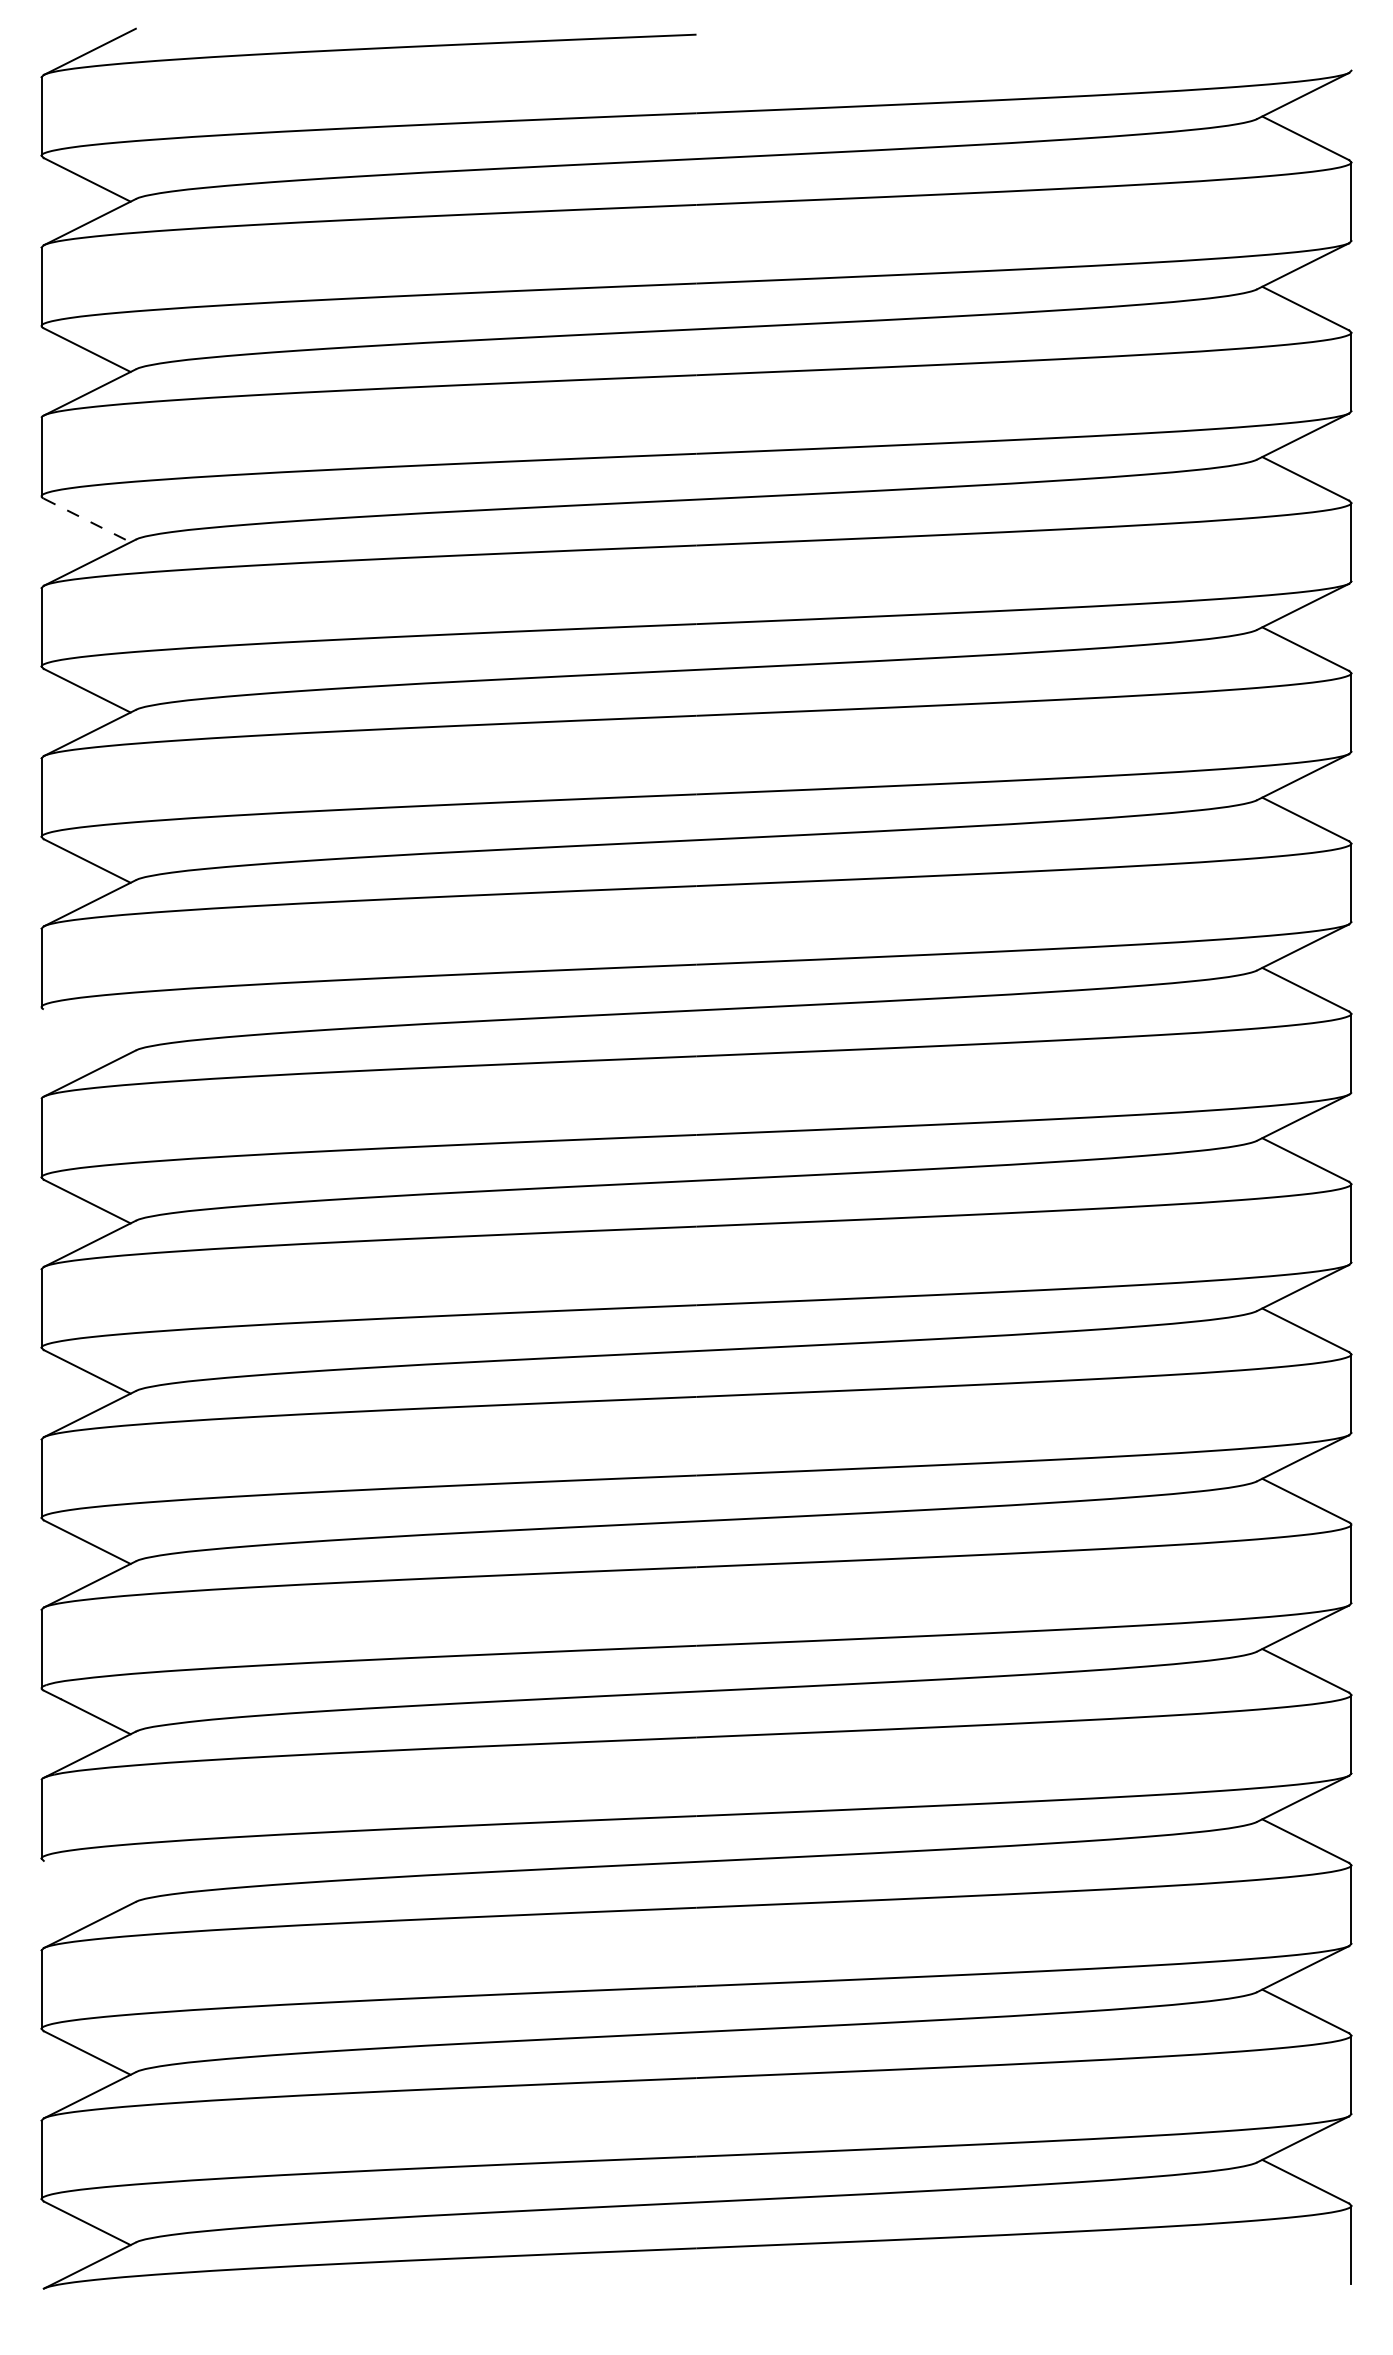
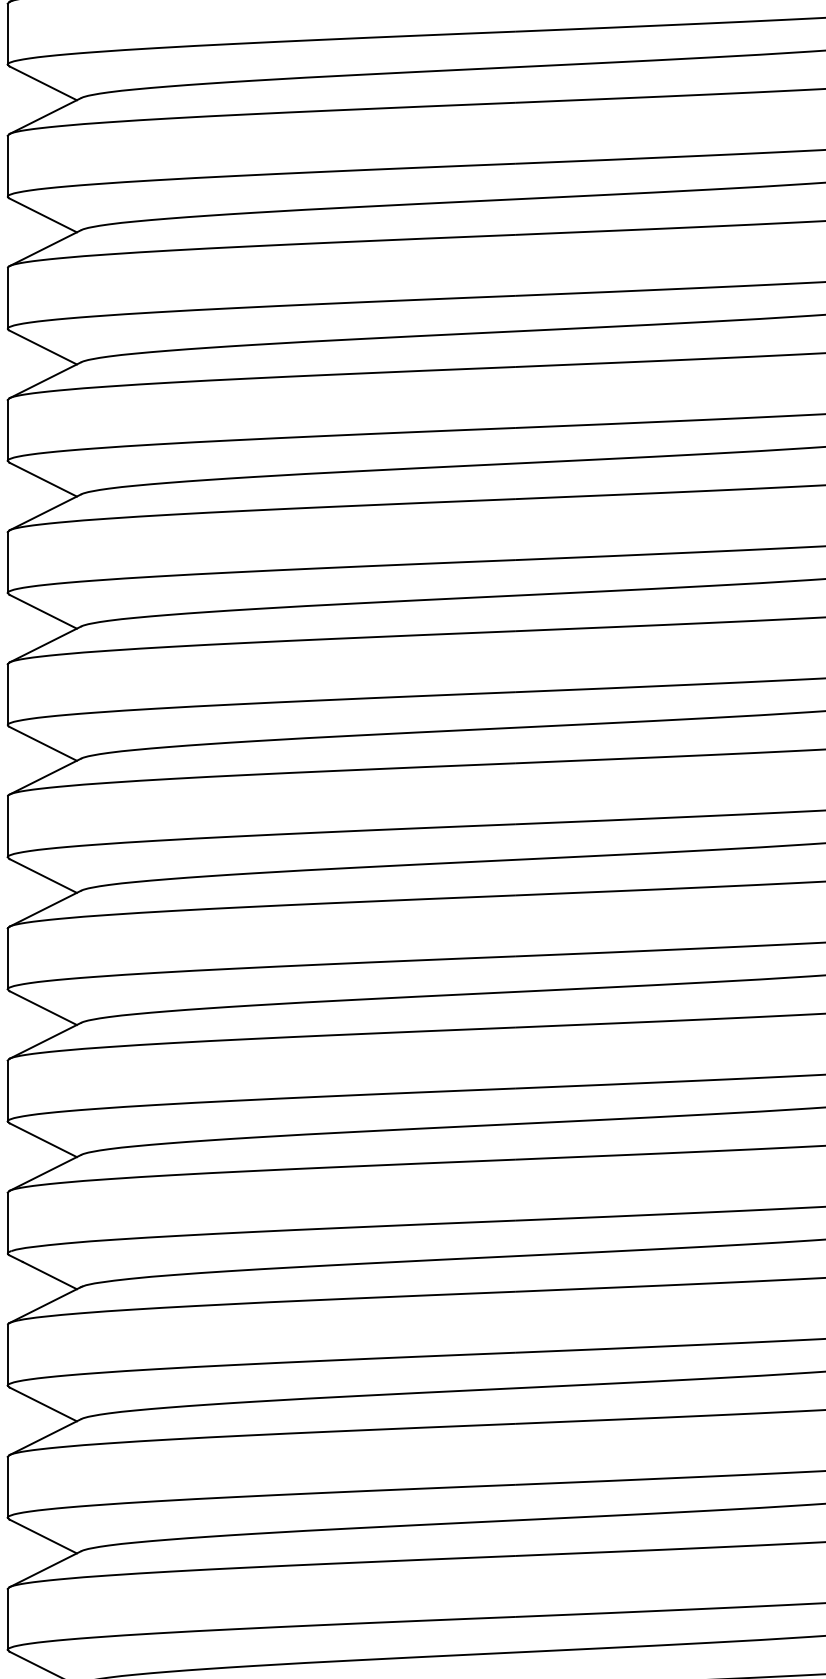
line: (87, 520) -> (43, 347), dashed -> solid
line: (86, 1031) -> (42, 744), added
line: (86, 1882) -> (42, 1404), added

